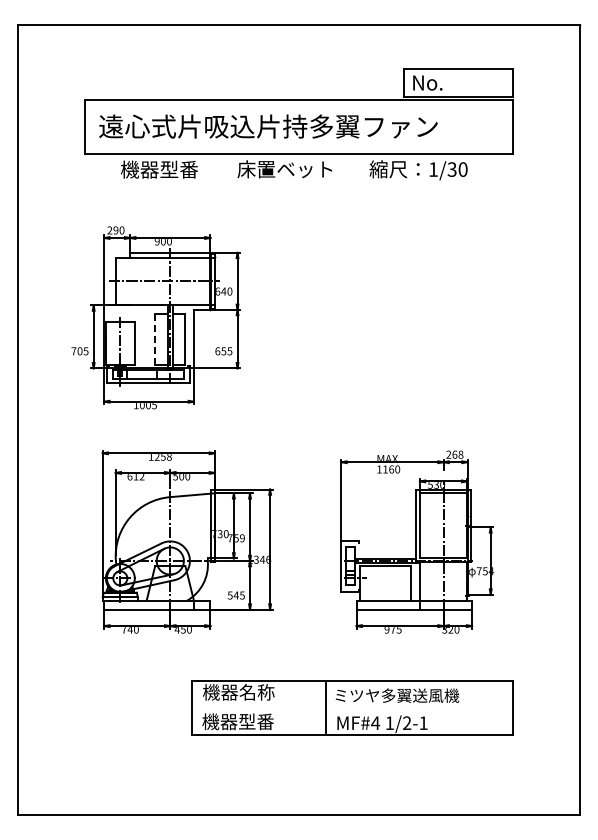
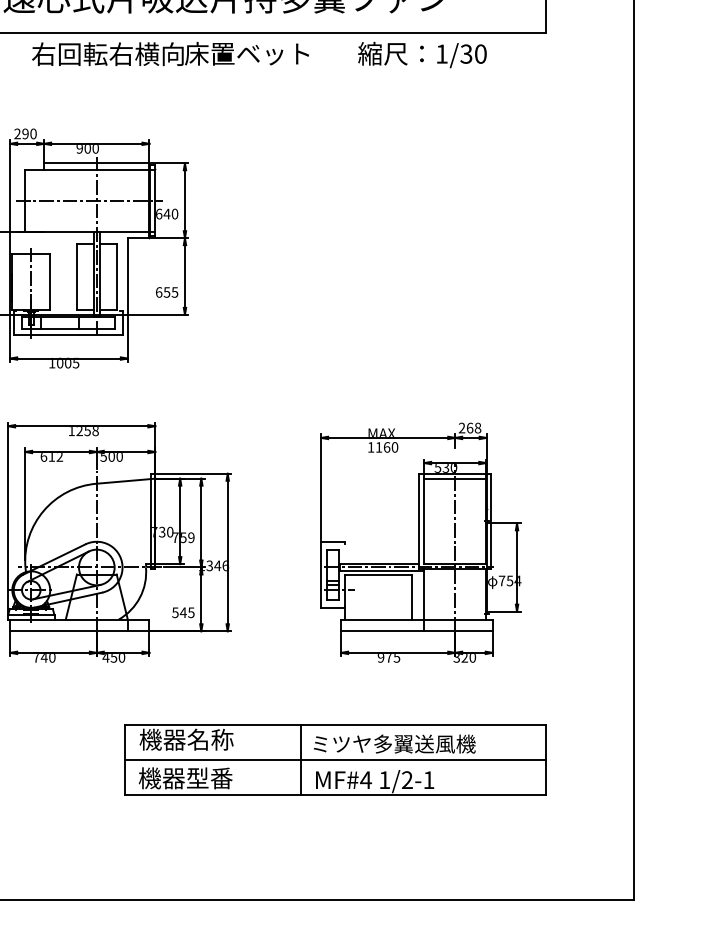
text: (178, 169) -> (107, 54), 機器型番 -> 右回転右横向
line: (155, 339) -> (77, 276), dashed -> solid
line: (352, 707) -> (335, 759), added

